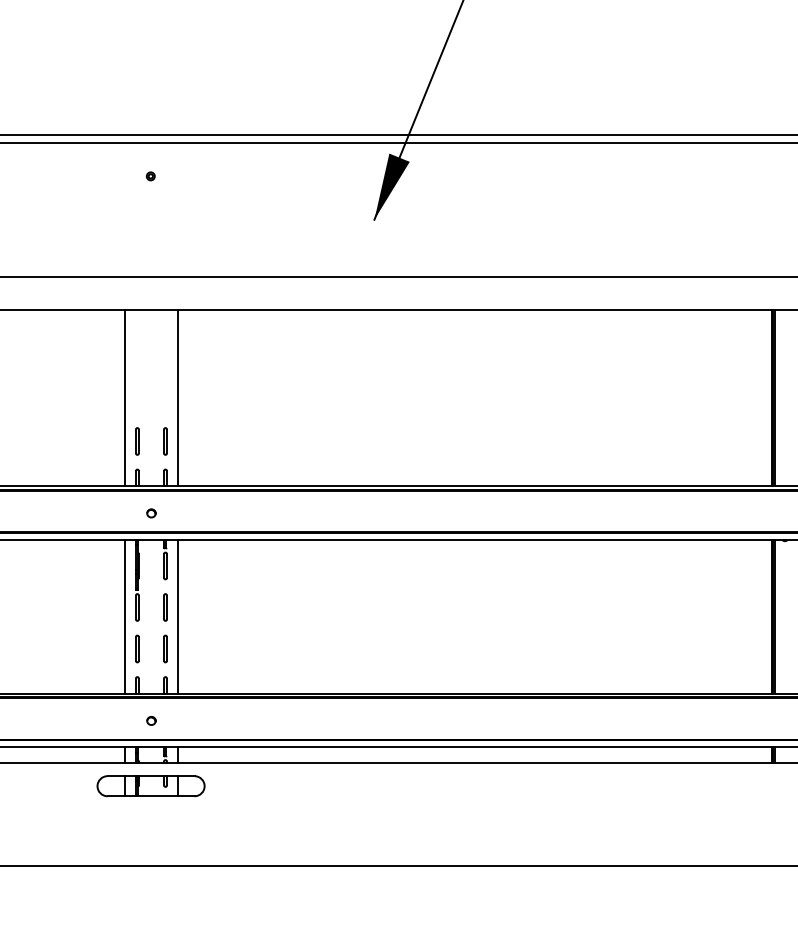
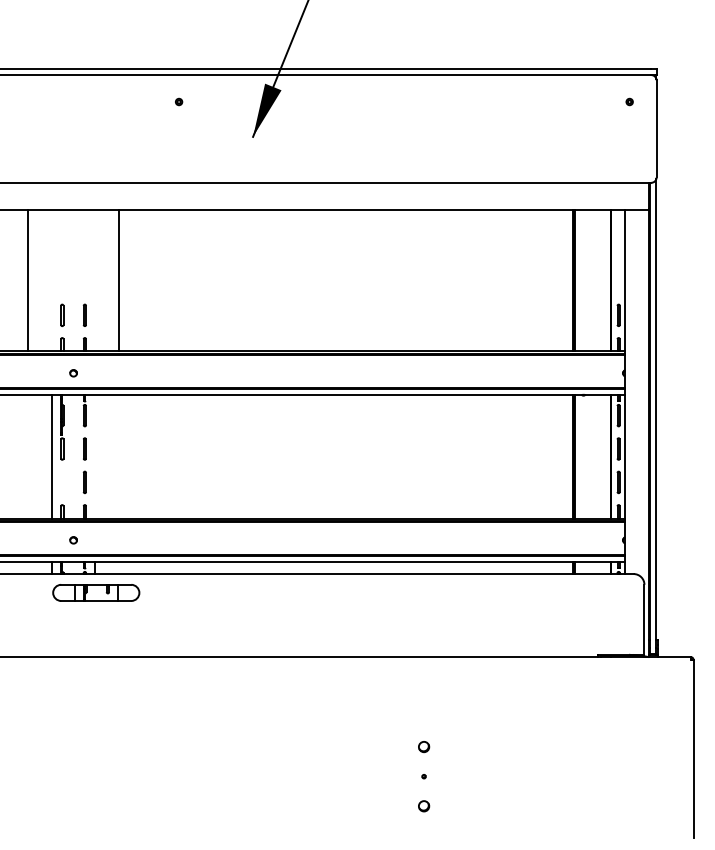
part: (151, 175) -> (179, 101), moved
line: (125, 398) -> (28, 280), moved
line: (178, 398) -> (119, 280), moved
line: (178, 616) -> (95, 456), removed
line: (136, 649) -> (61, 482), removed
part: (151, 785) -> (96, 592), moved

